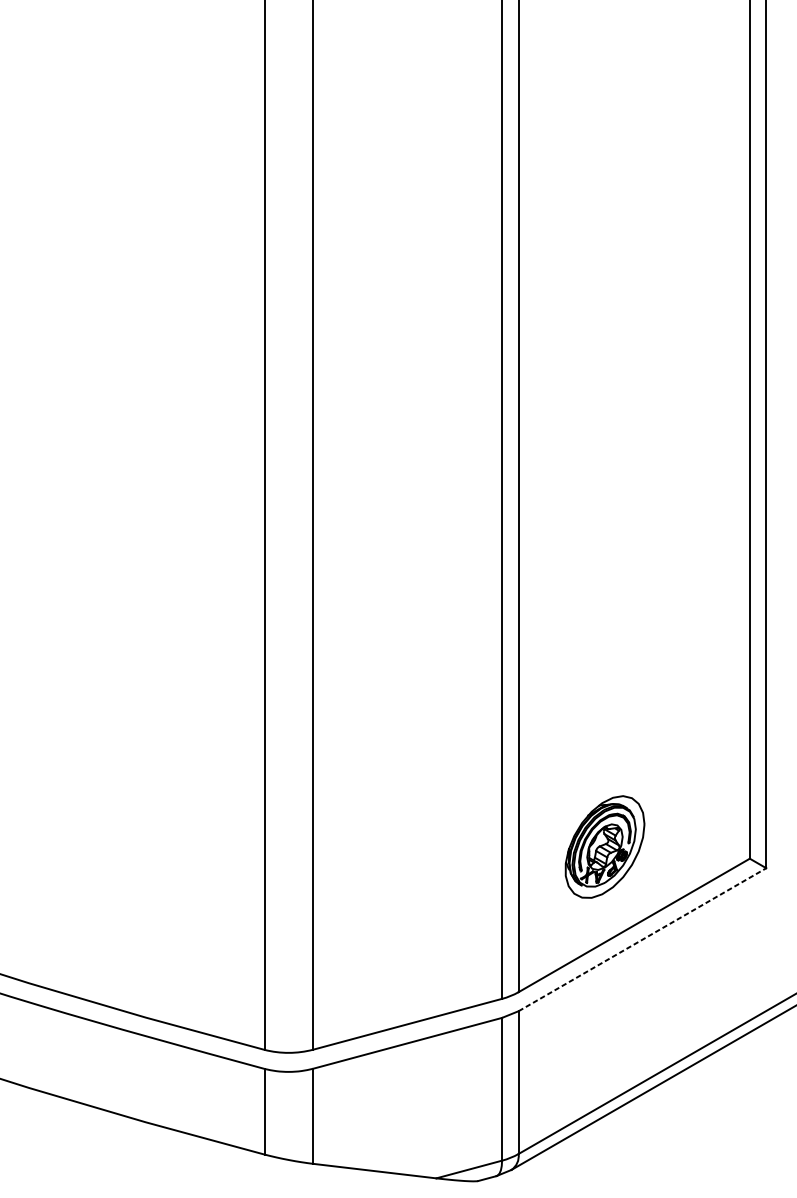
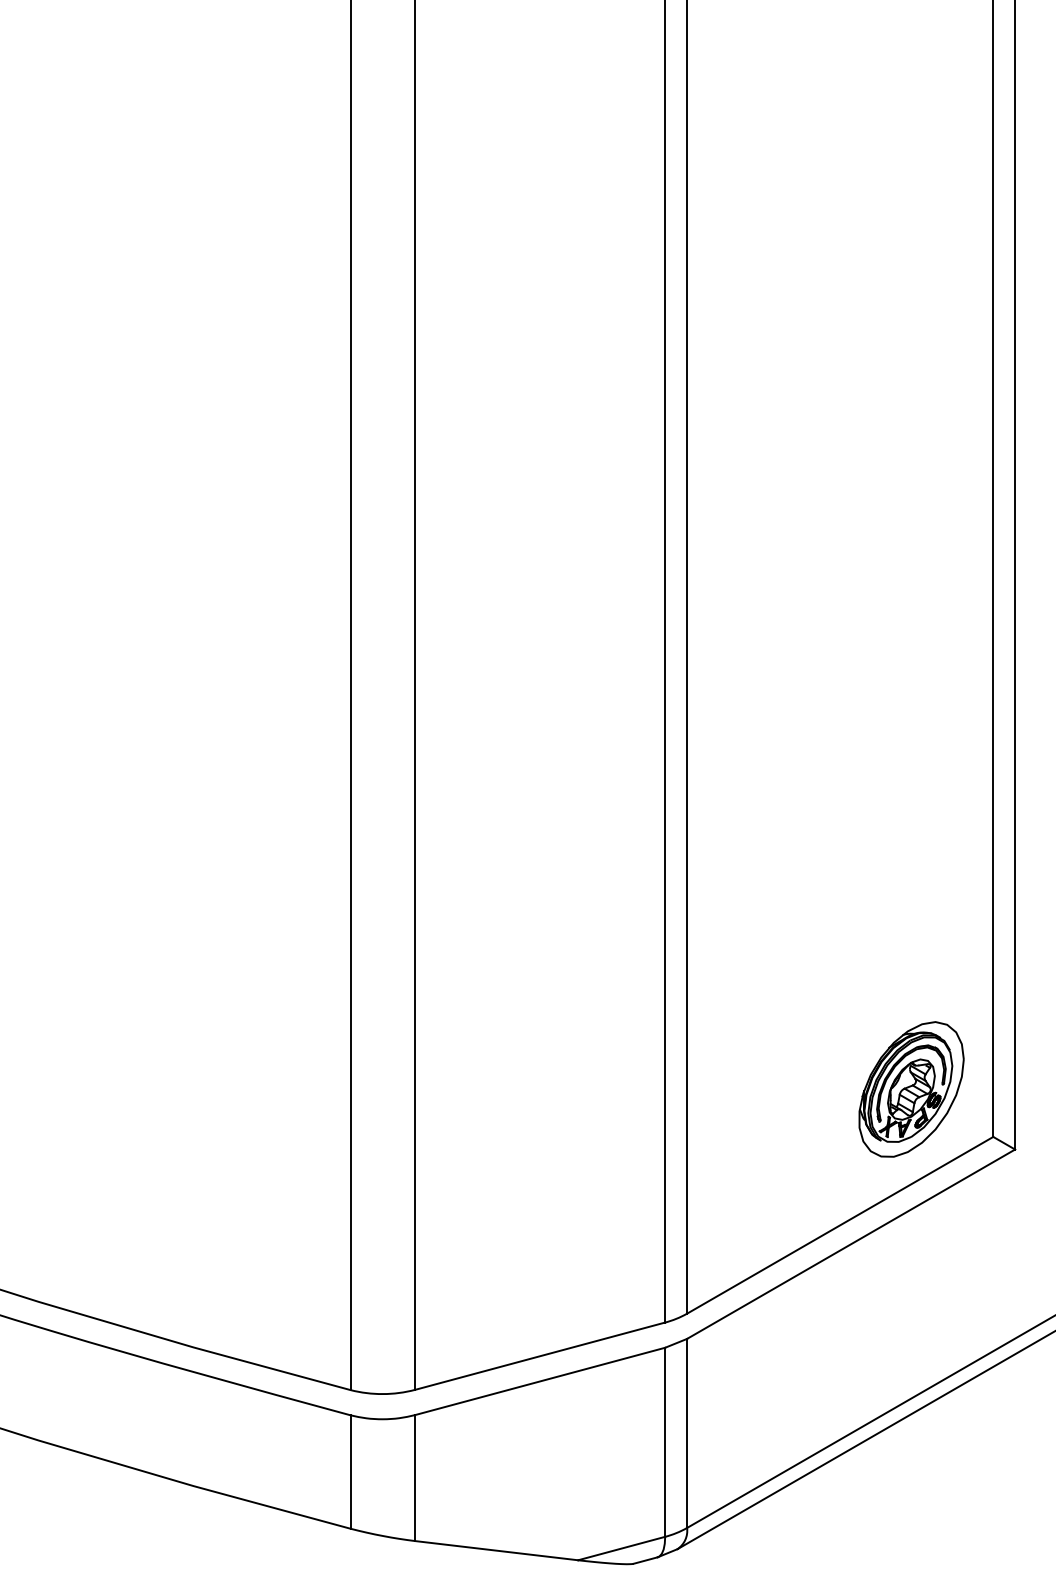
part: (605, 847) -> (911, 1089), moved
line: (642, 939) -> (851, 1243), dashed -> solid

